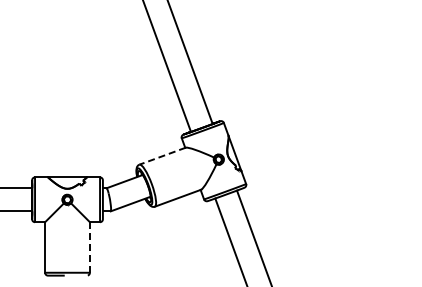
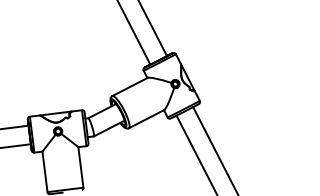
line: (162, 156) -> (130, 87), dashed -> solid
line: (89, 247) -> (80, 167), dashed -> solid

